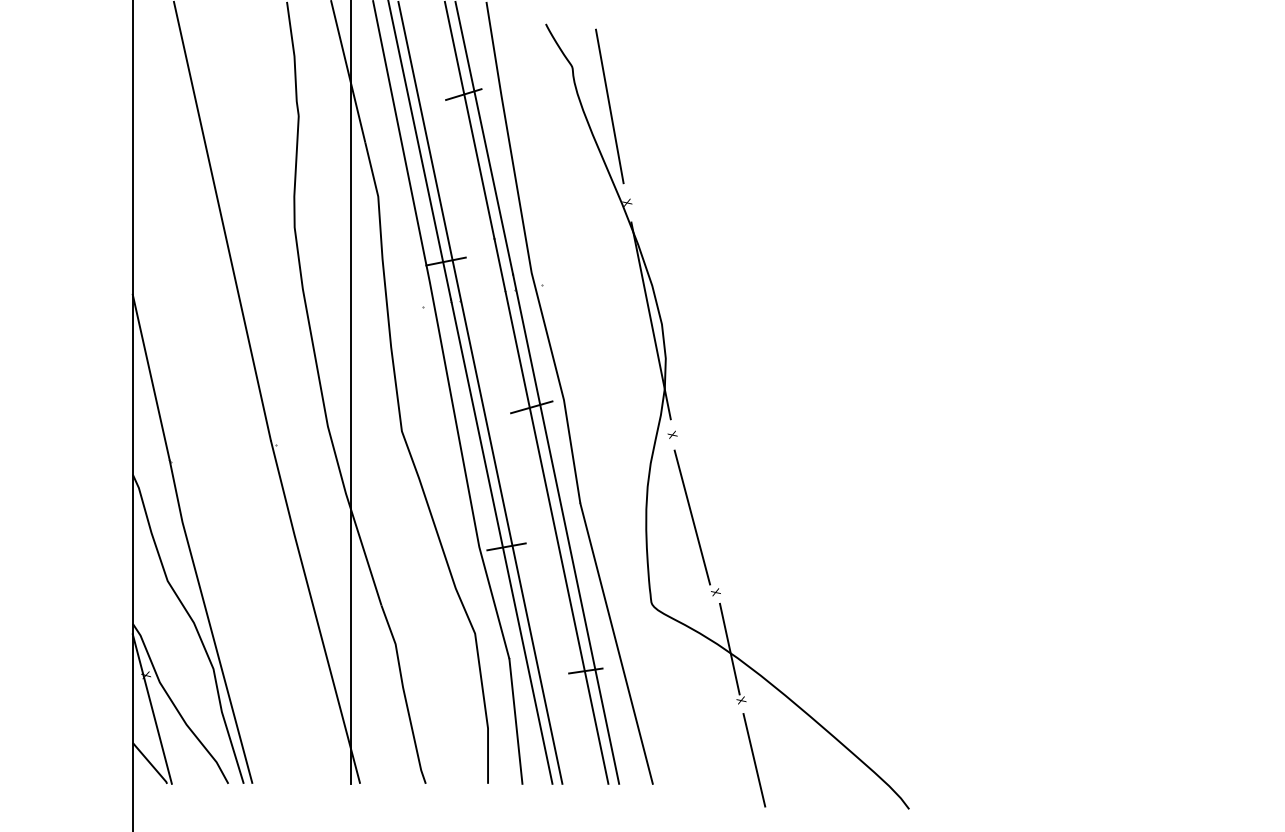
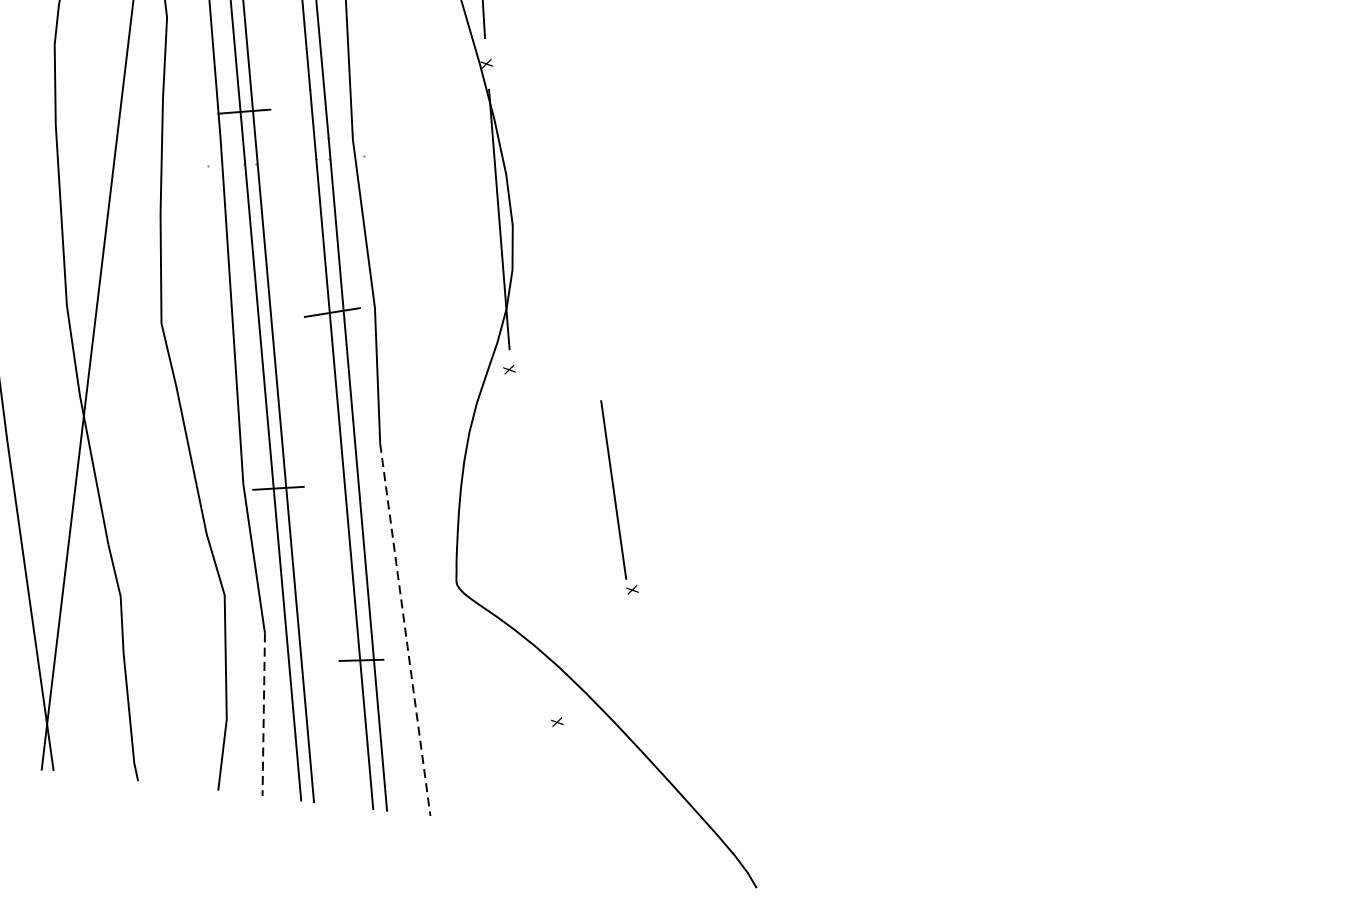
part: (696, 522) -> (618, 497), moved
line: (616, 643) -> (405, 629), solid -> dashed
line: (729, 648) -> (549, 653), removed
line: (515, 721) -> (263, 714), solid -> dashed
line: (754, 760) -> (564, 801), removed

